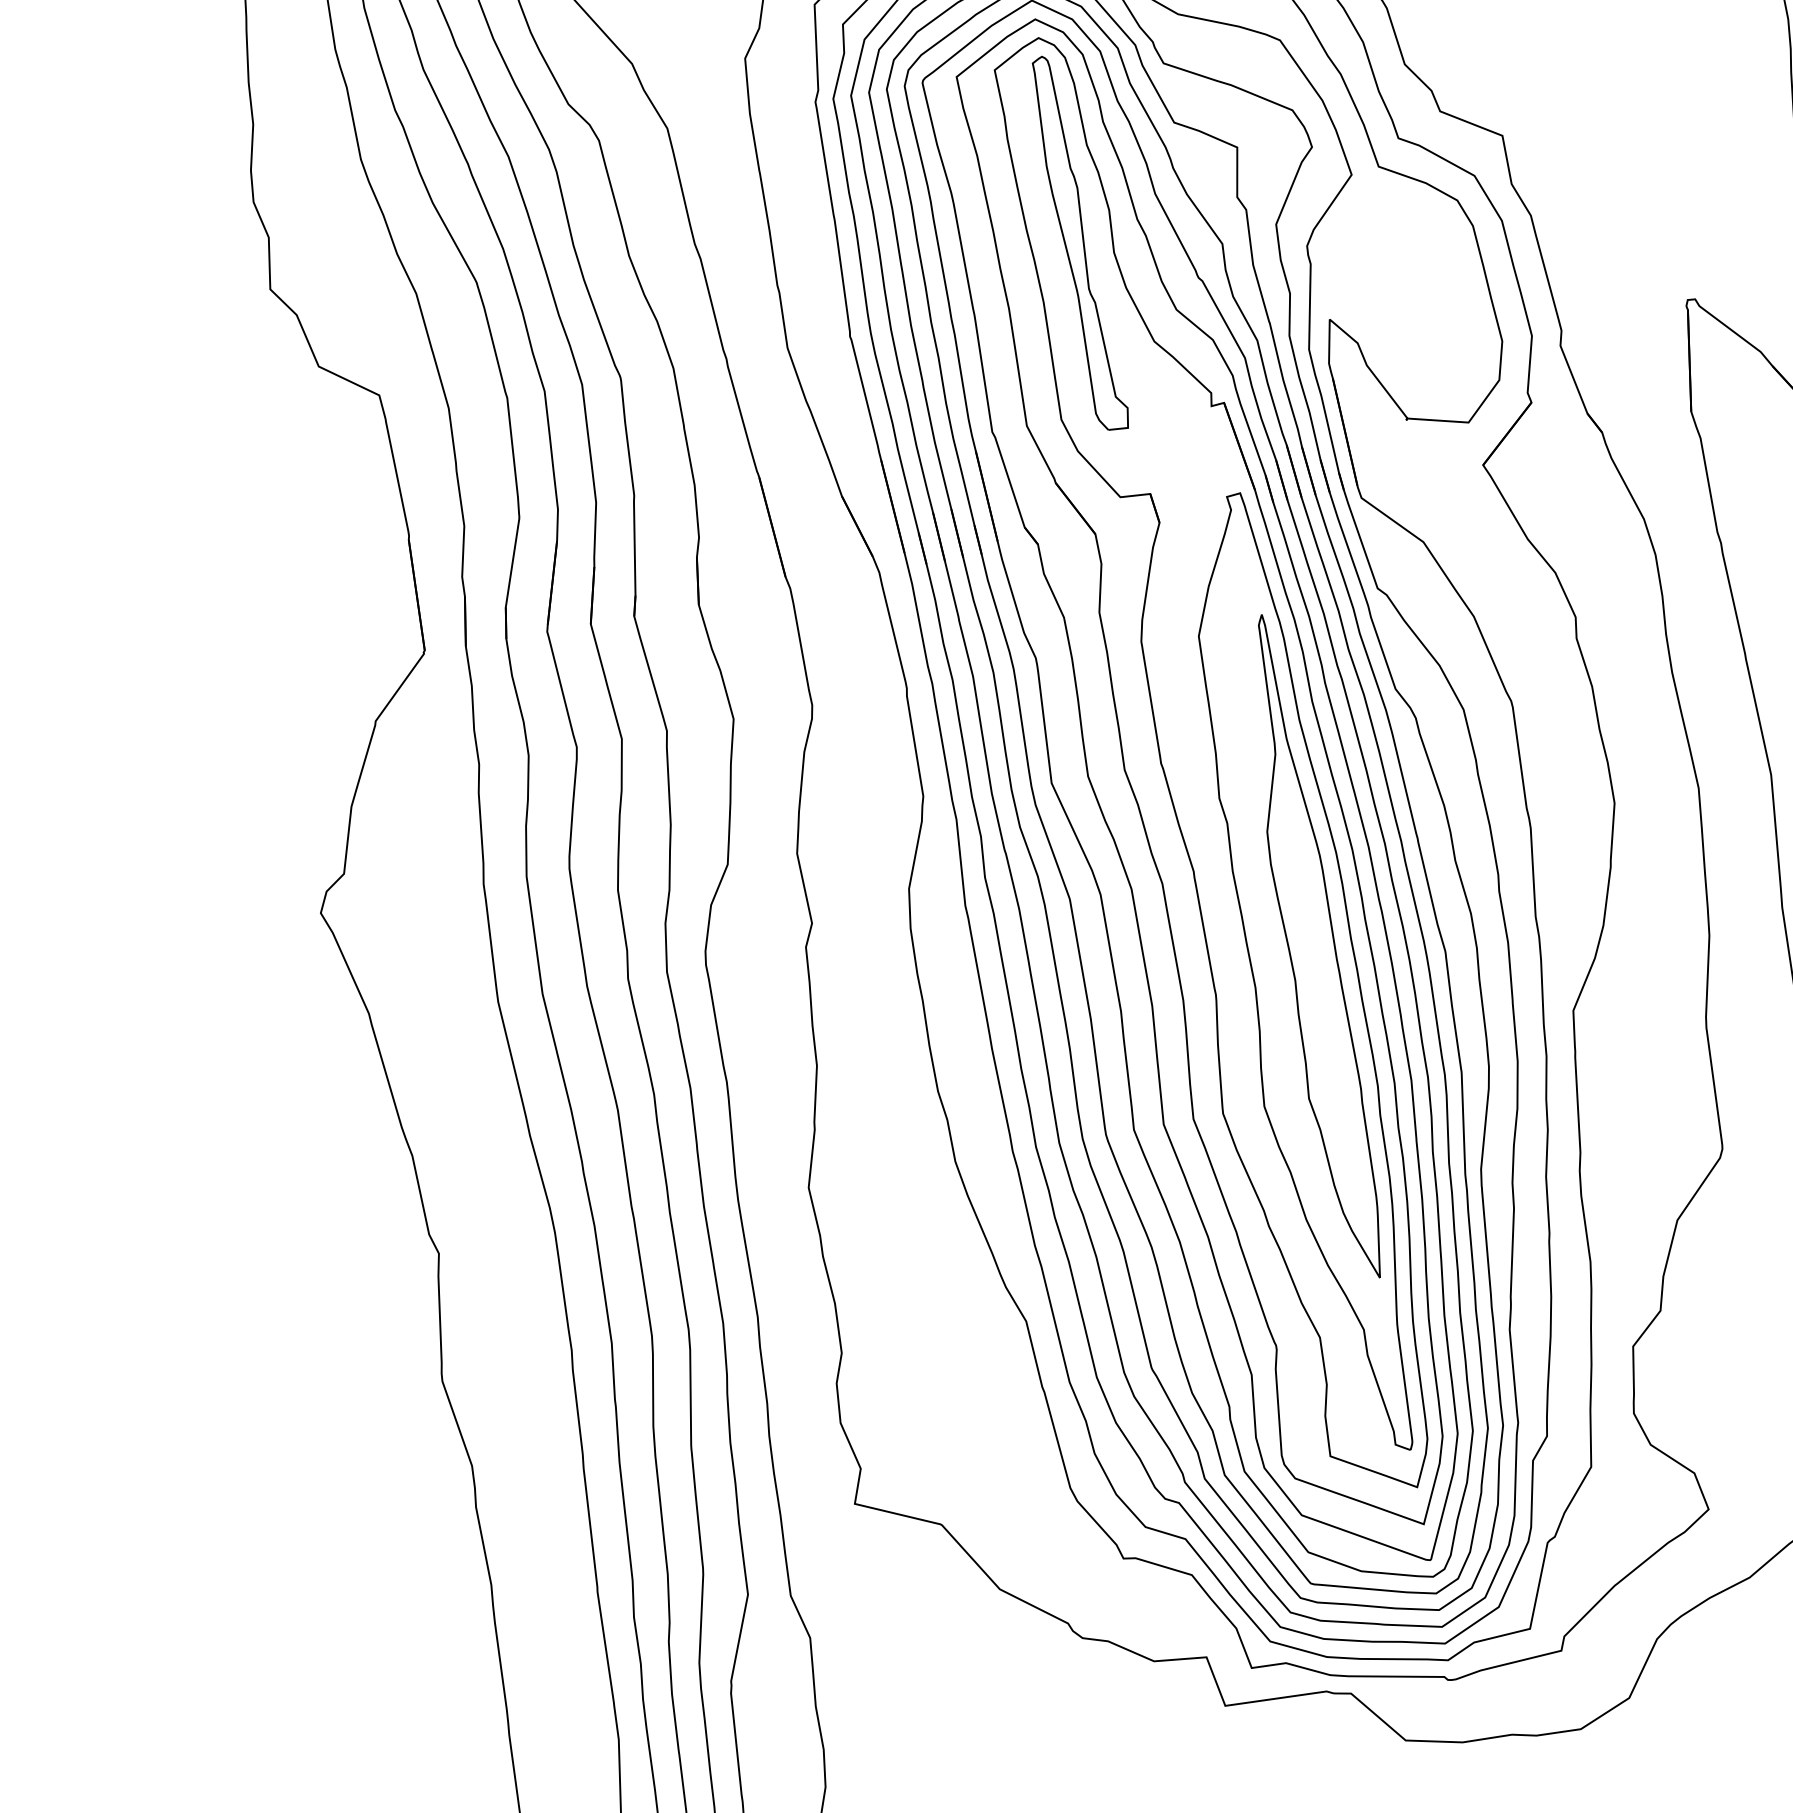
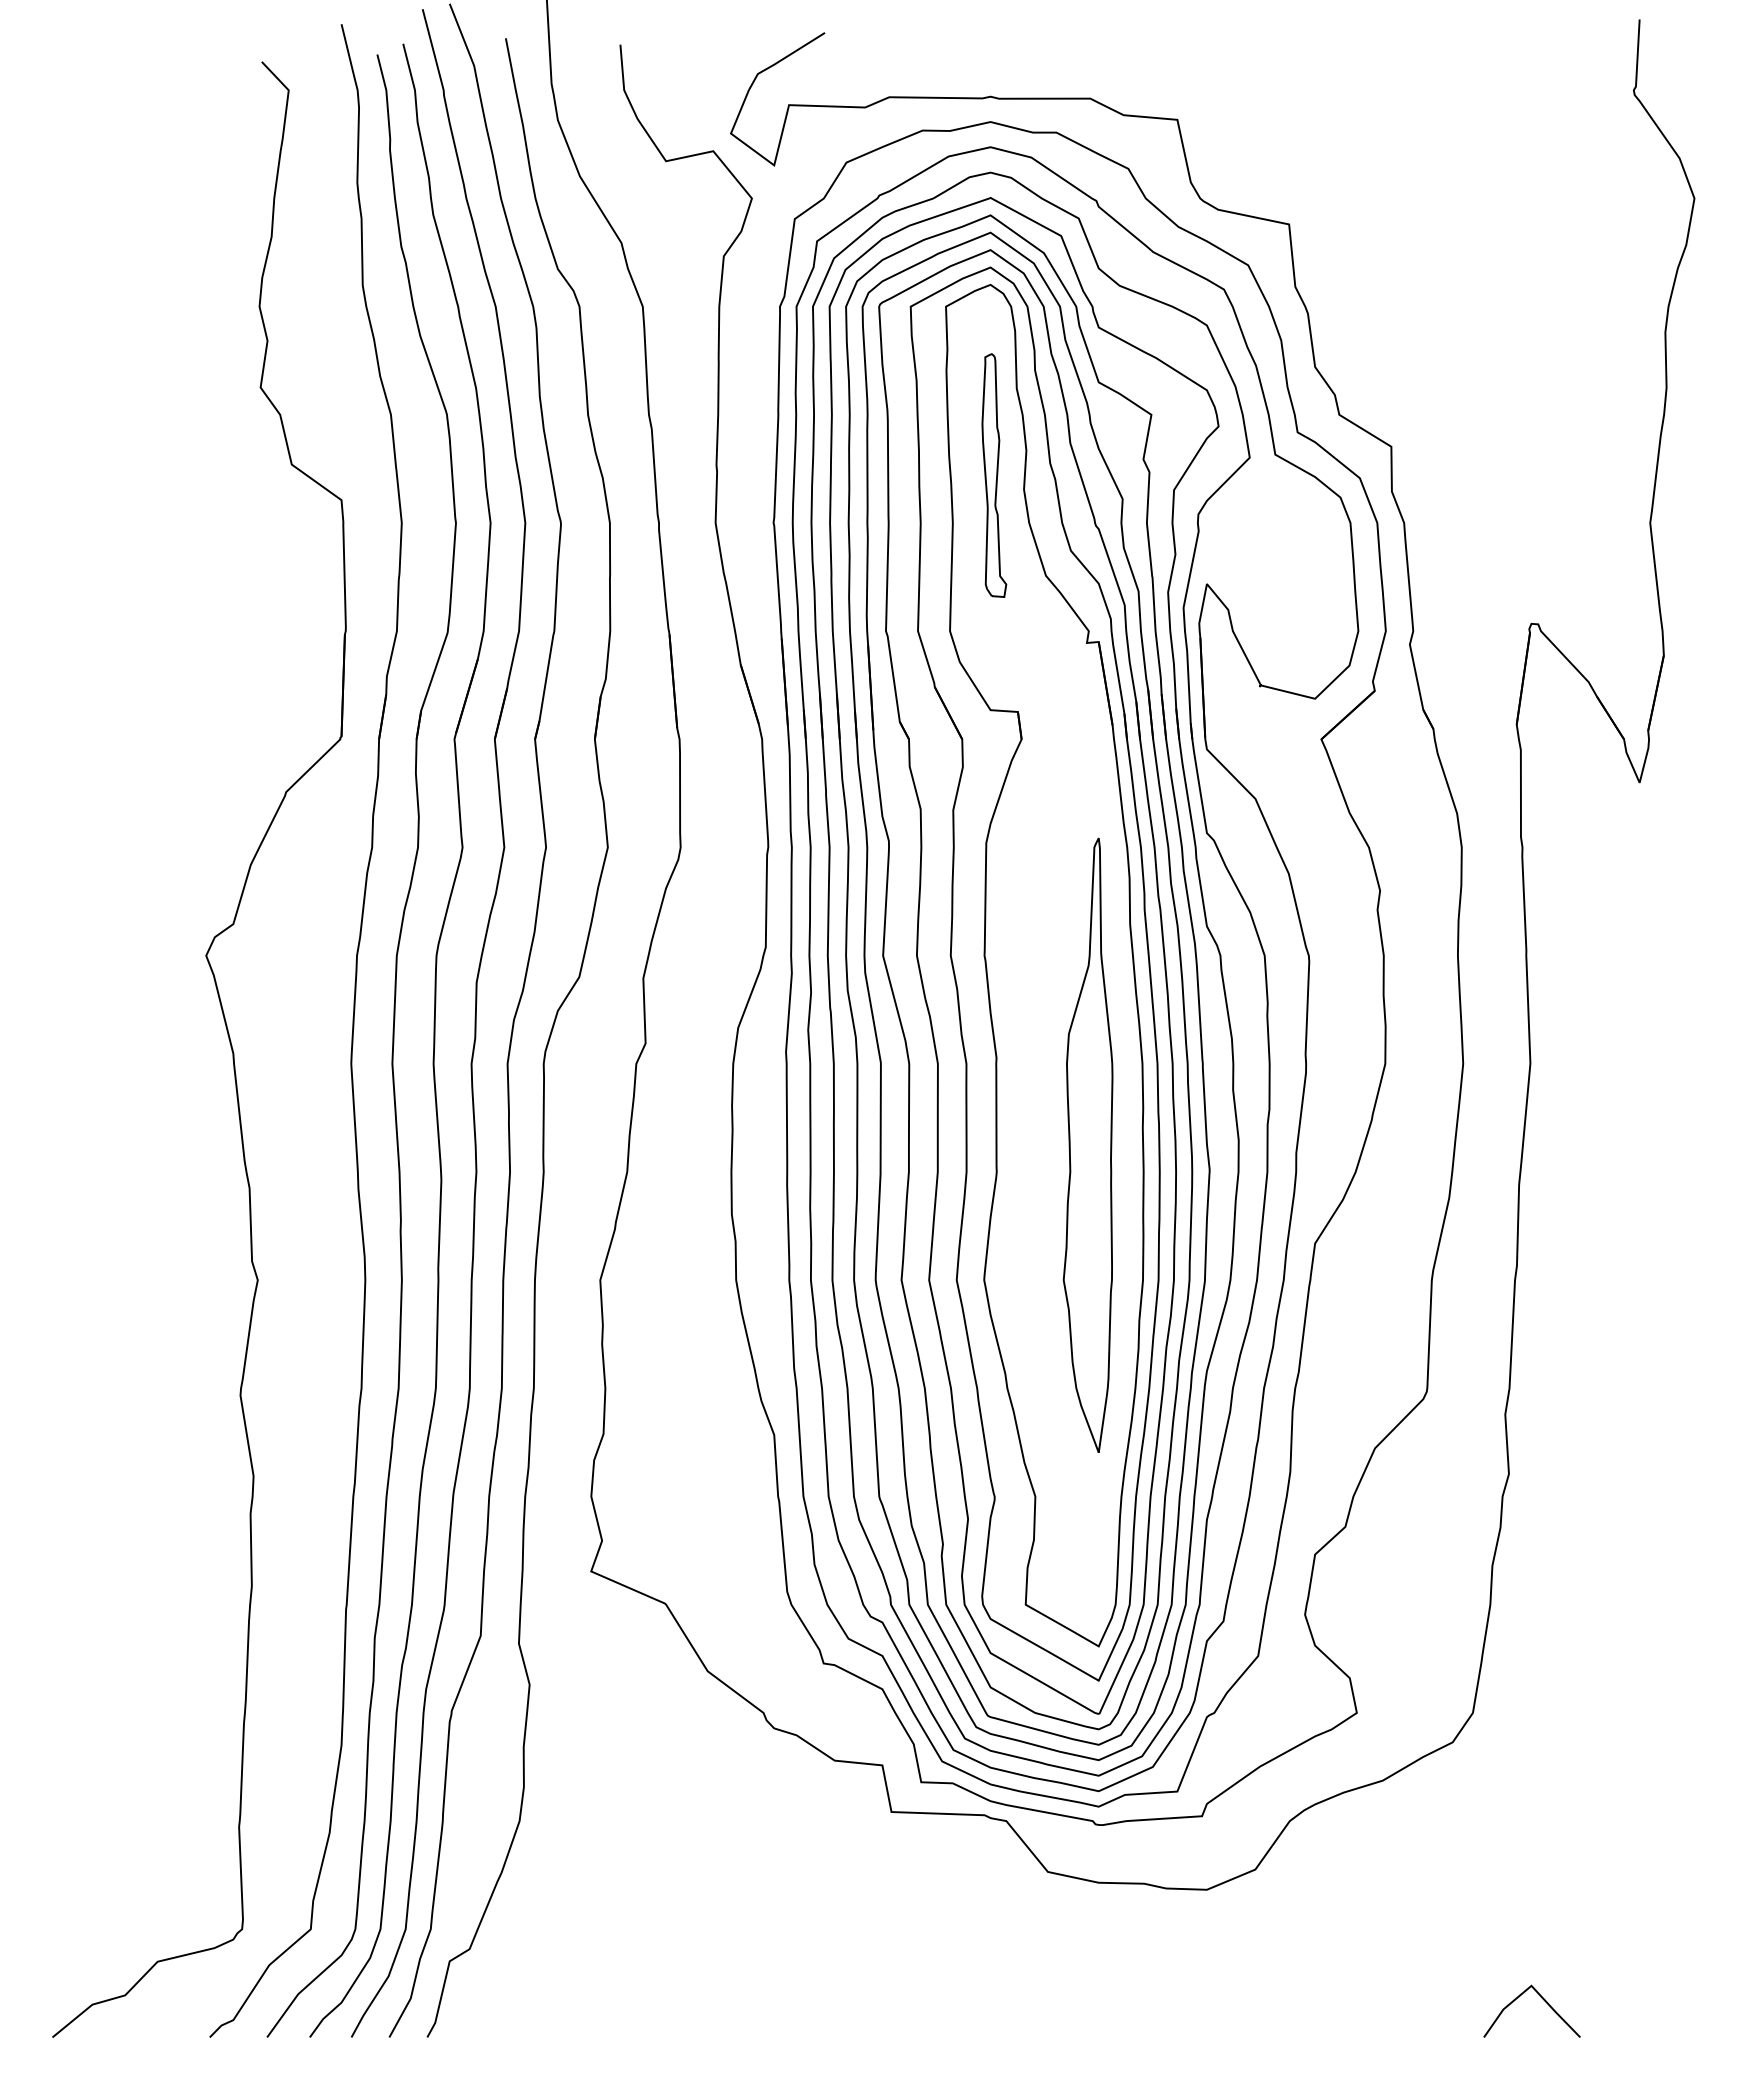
part: (1079, 243) -> (994, 475), size x0.7
part: (1299, 975) -> (1074, 1168), removed

